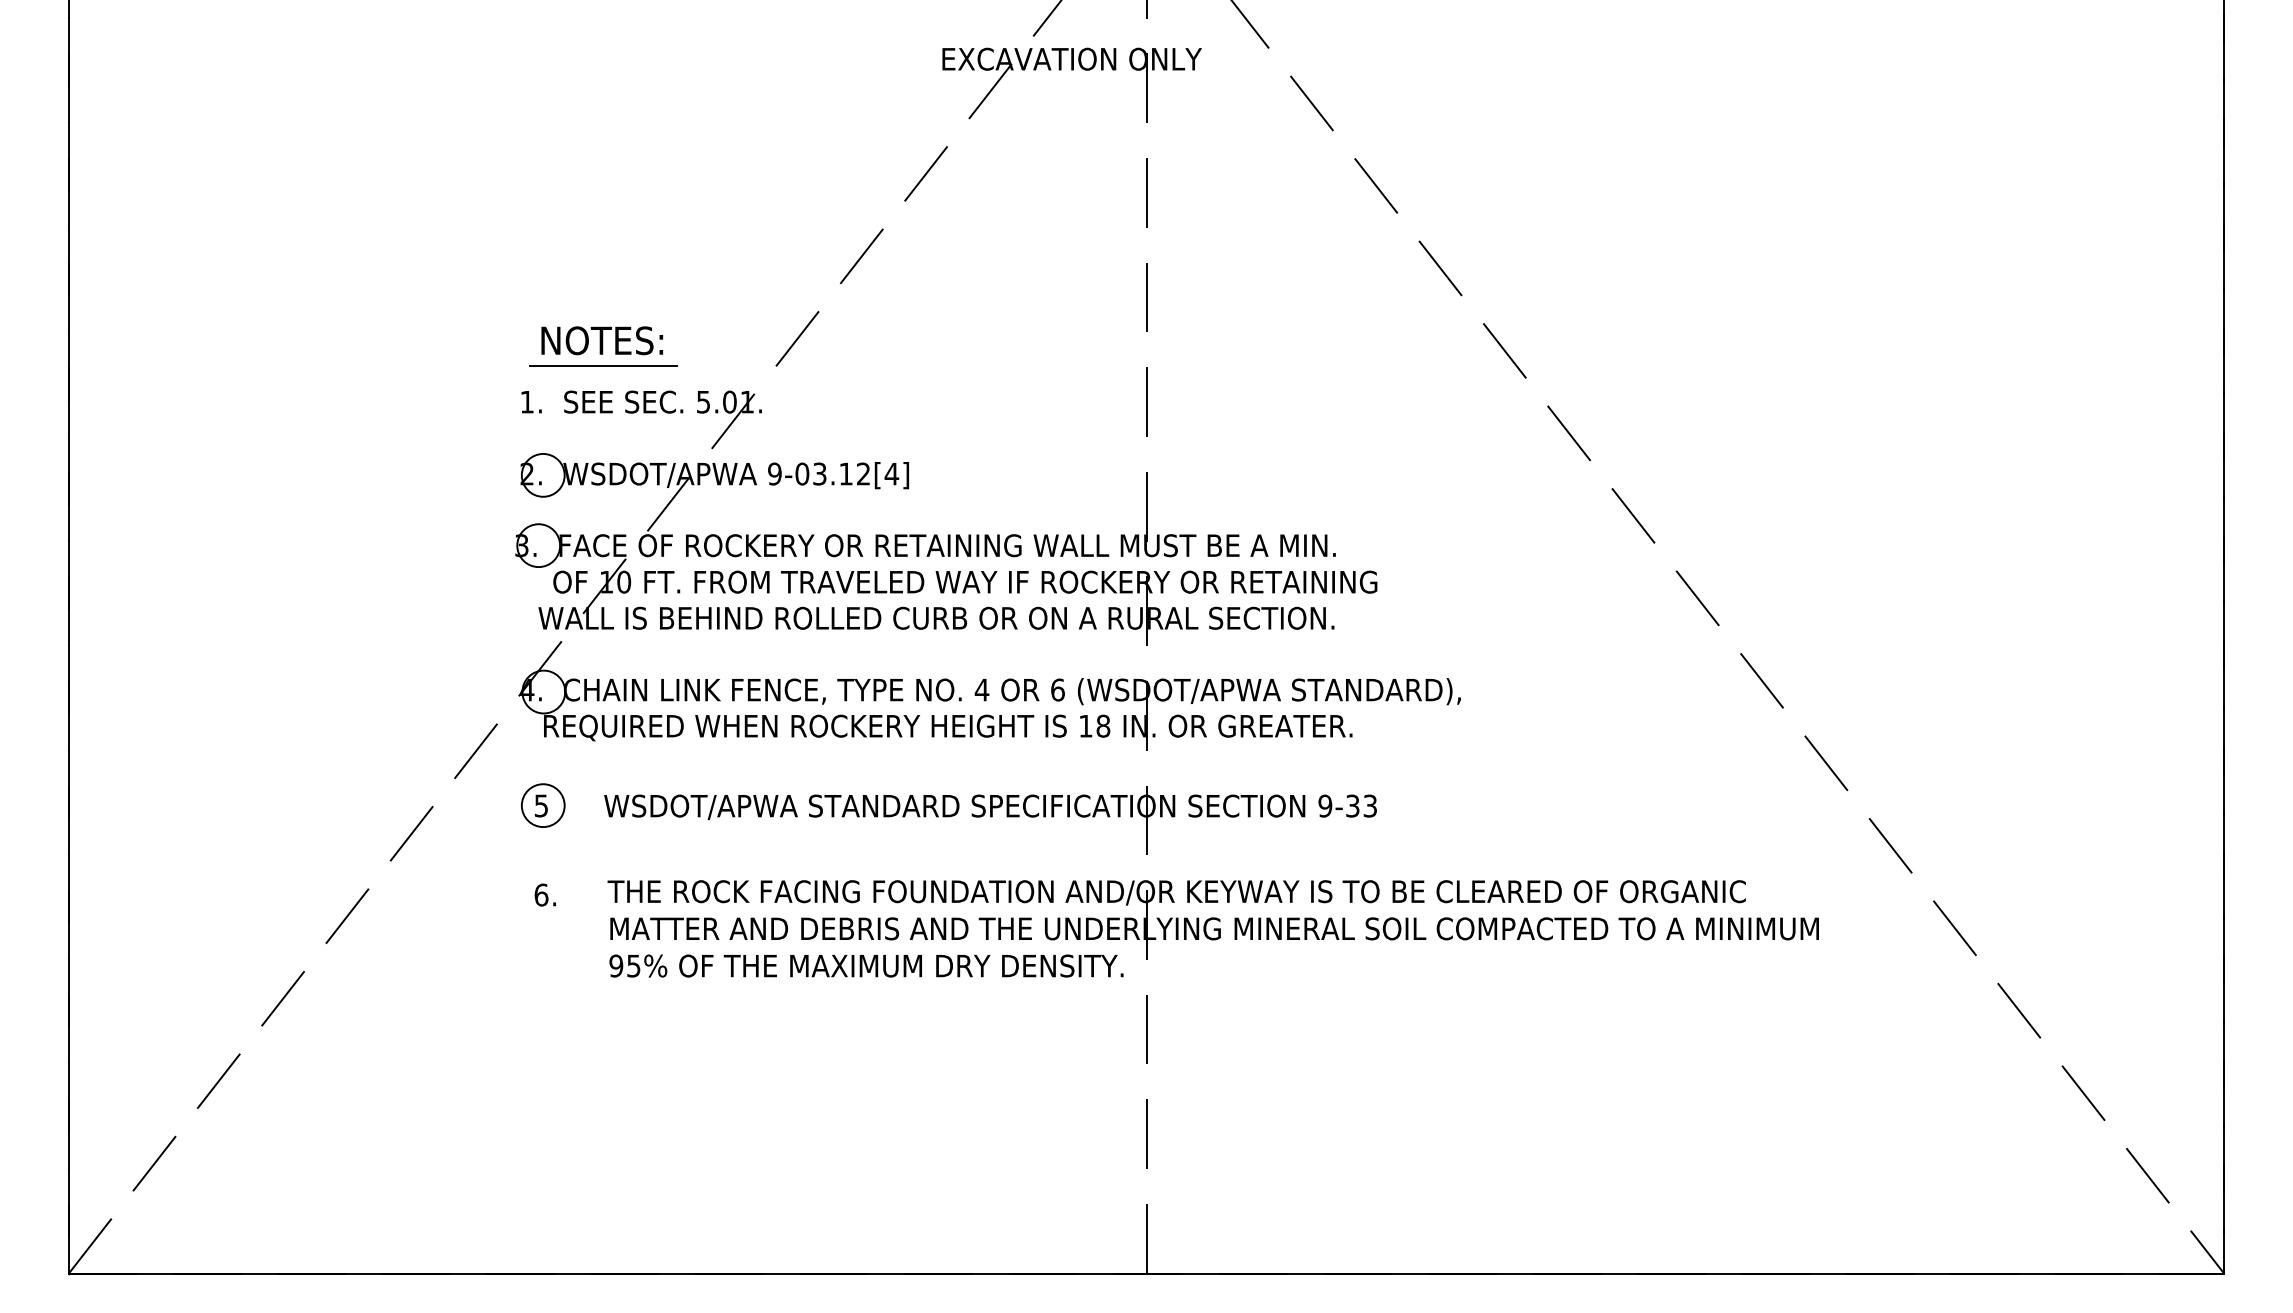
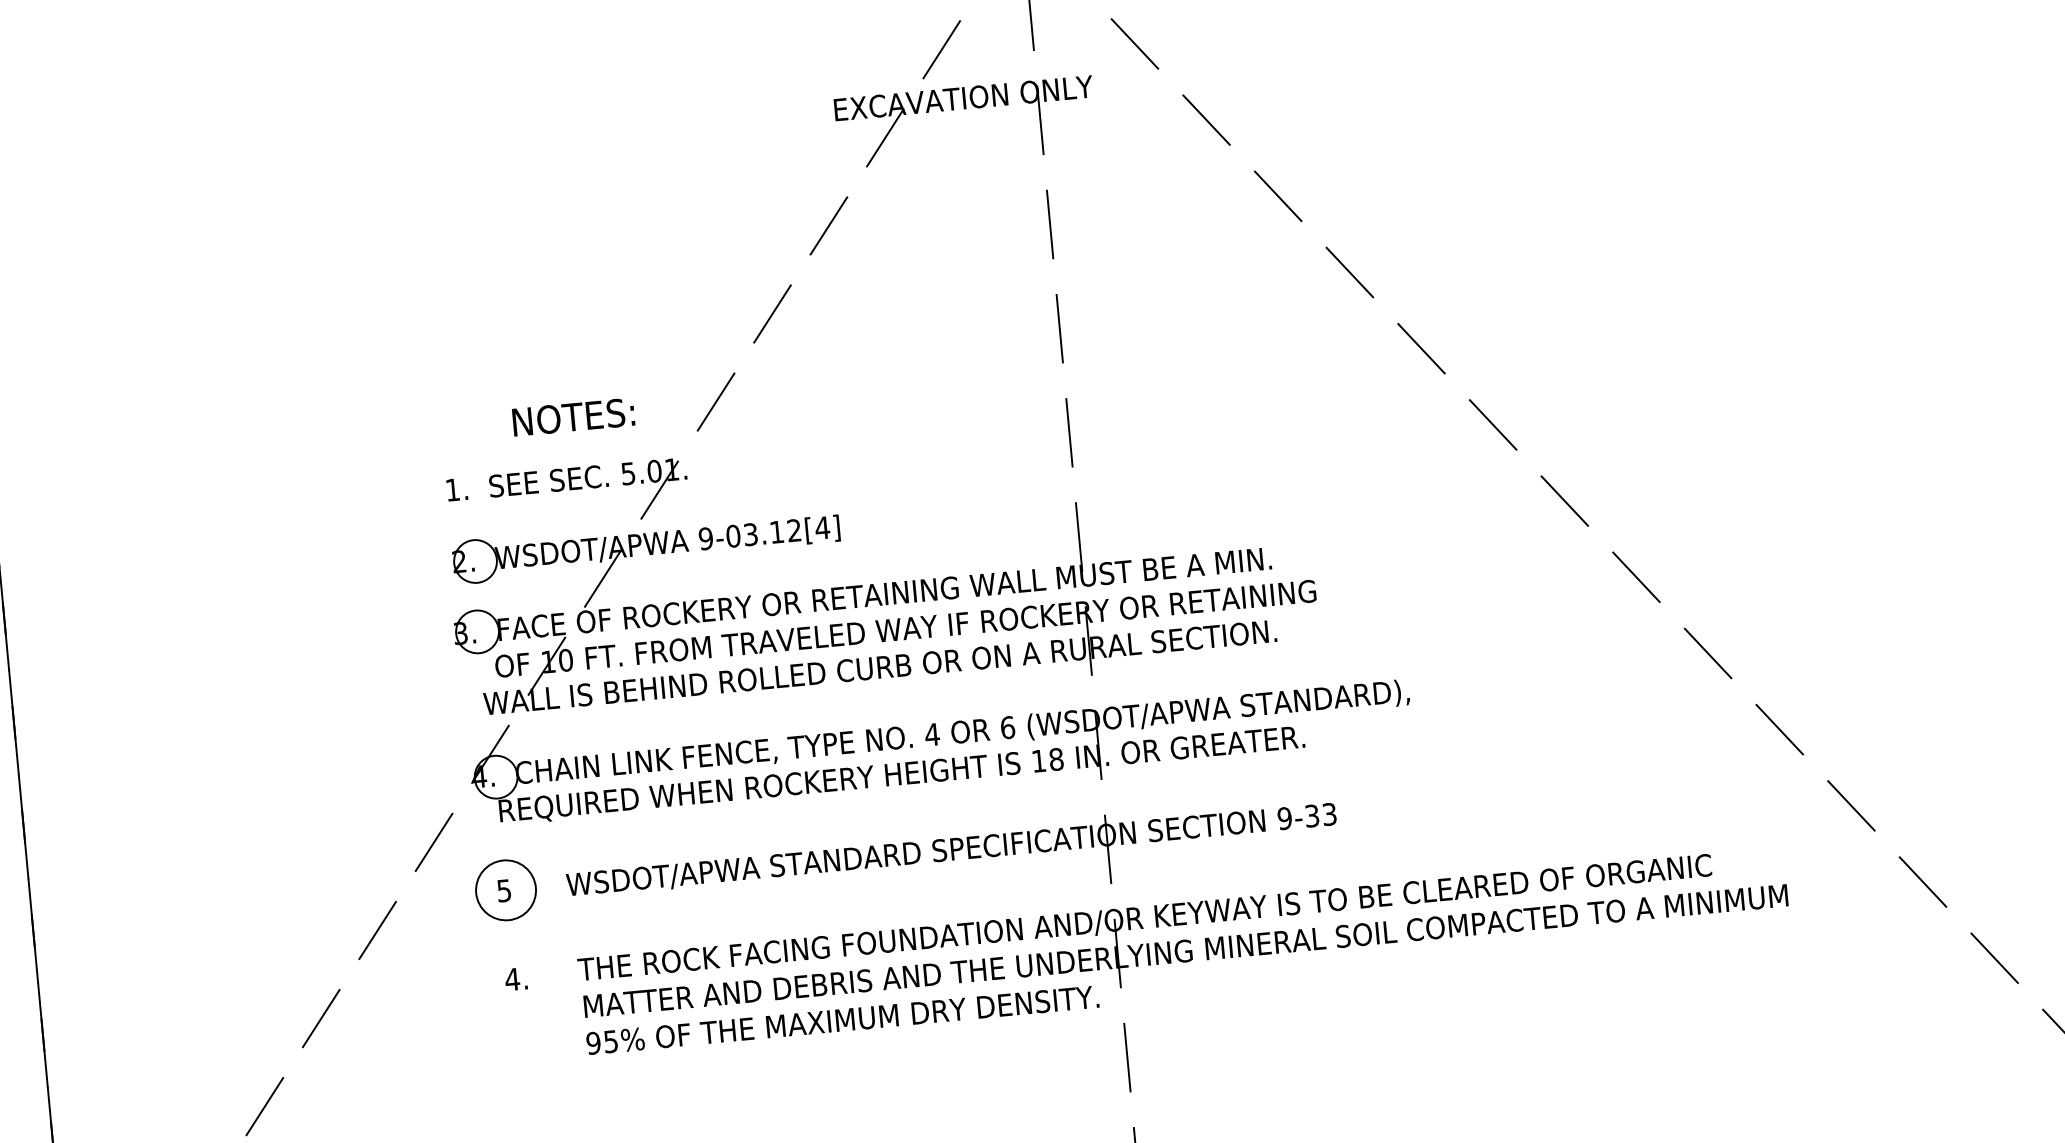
text: (601, 340) -> (572, 417), moved
line: (603, 366) -> (525, 447), removed
circle: (542, 805) -> (505, 890), size x1.4
text: (541, 894) -> (512, 978), 6. -> 4.

